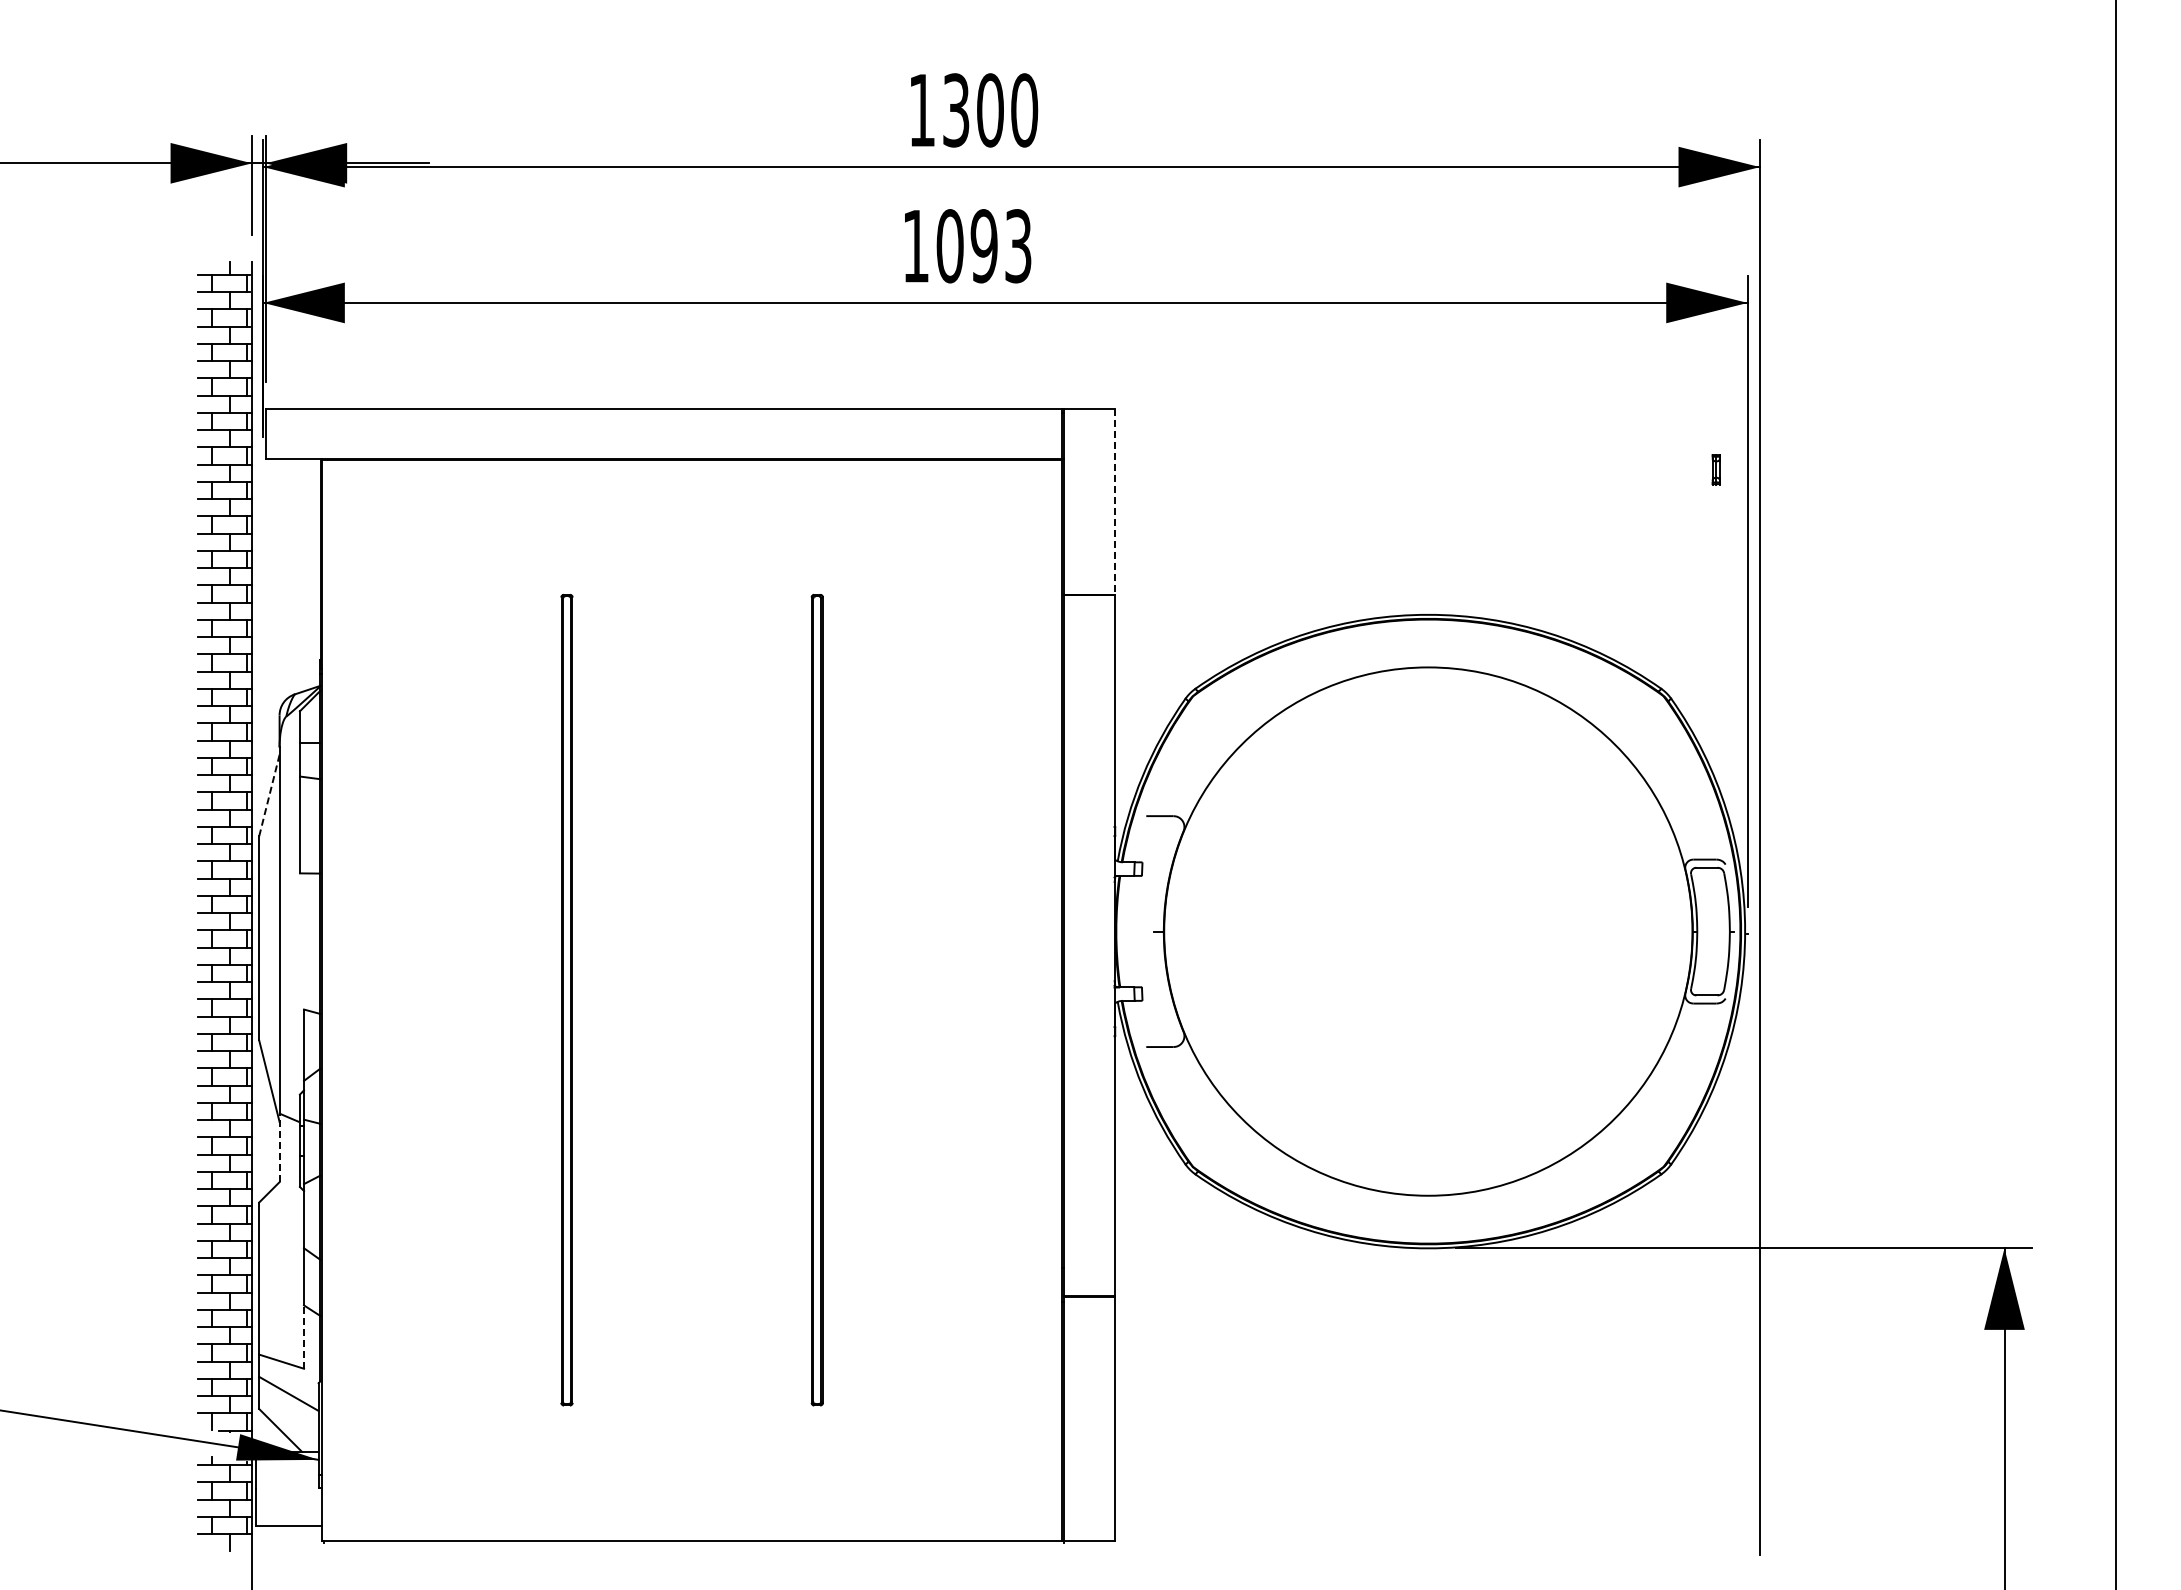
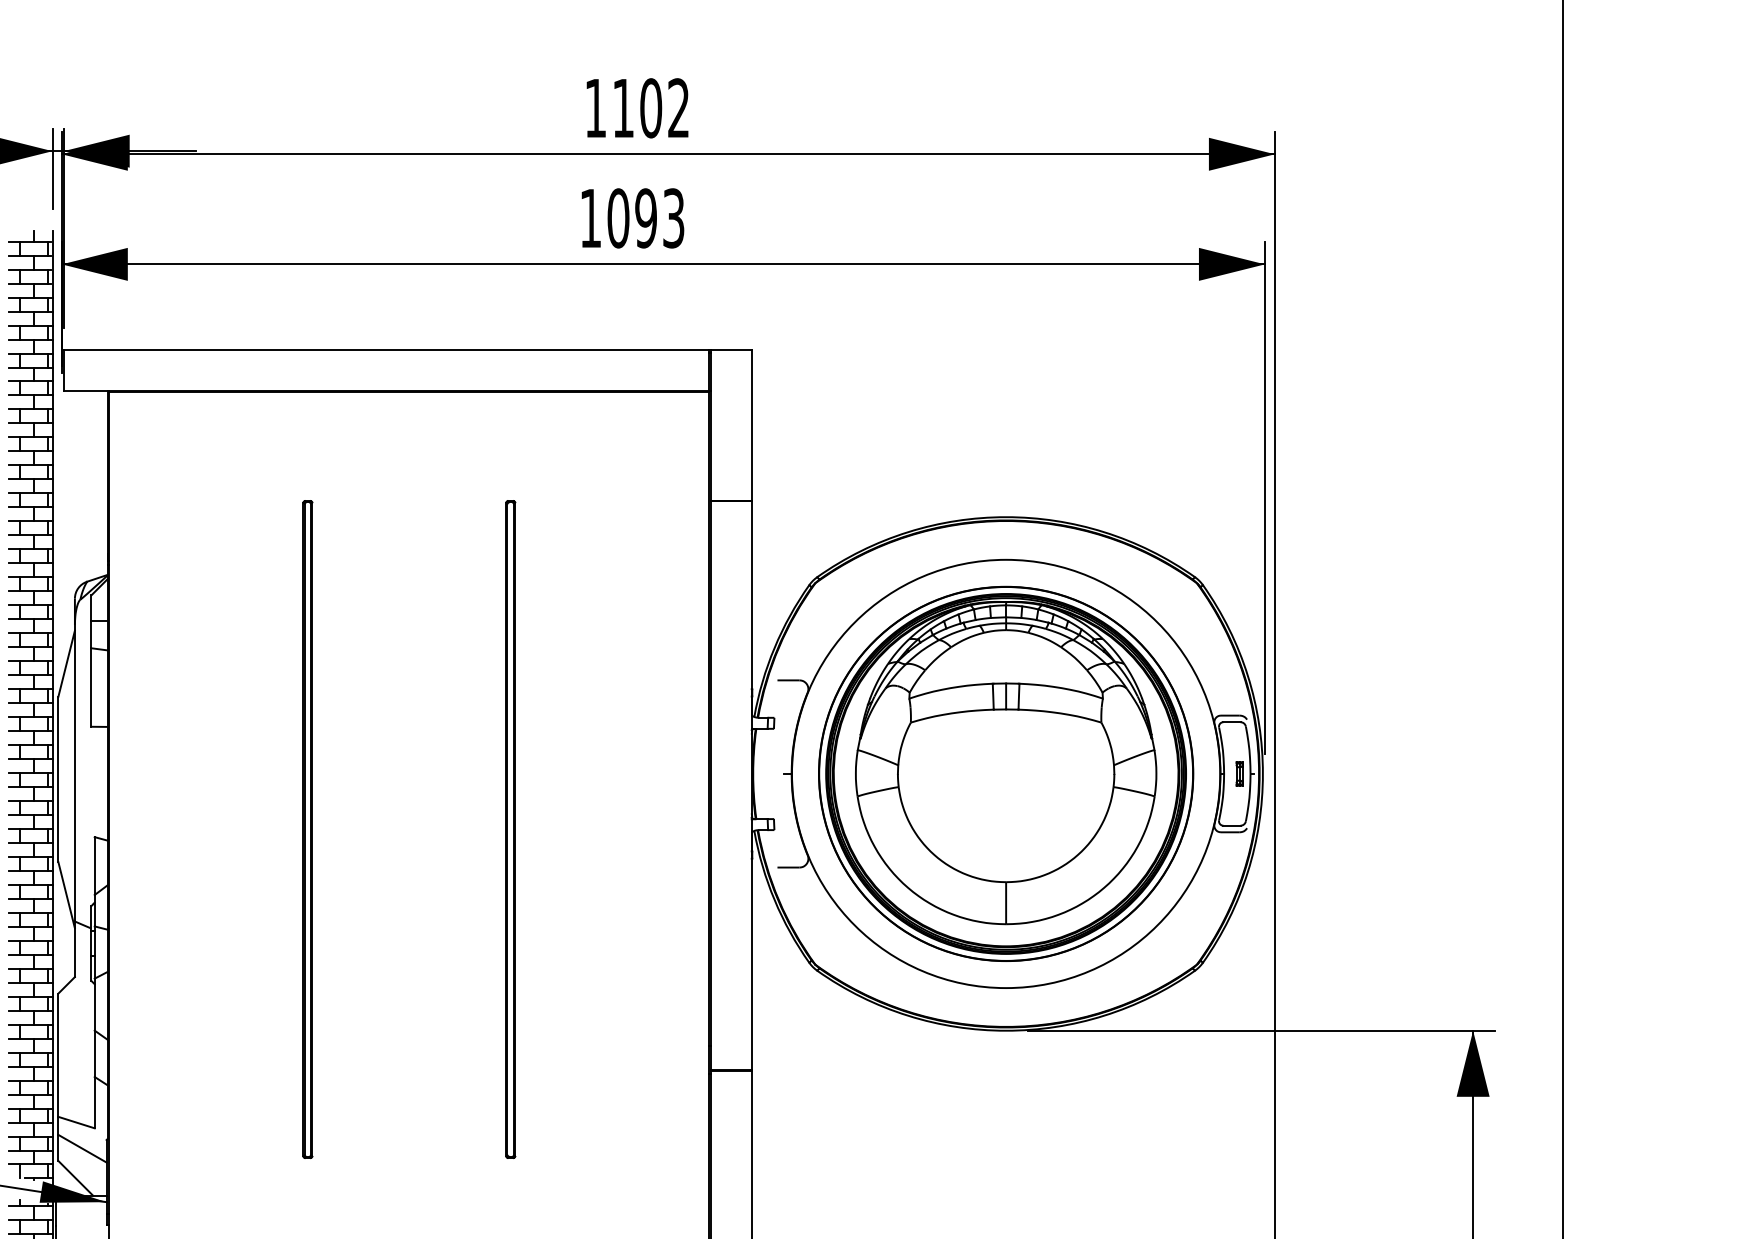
text: (990, 110) -> (651, 108), 1300 -> 1102
part: (1715, 469) -> (1238, 773), moved
line: (1114, 502) -> (751, 426), dashed -> solid
line: (269, 795) -> (66, 663), dashed -> solid
part: (1428, 931) -> (1006, 773), added
line: (279, 1147) -> (74, 948), dashed -> solid
line: (304, 1337) -> (95, 1102), dashed -> solid

